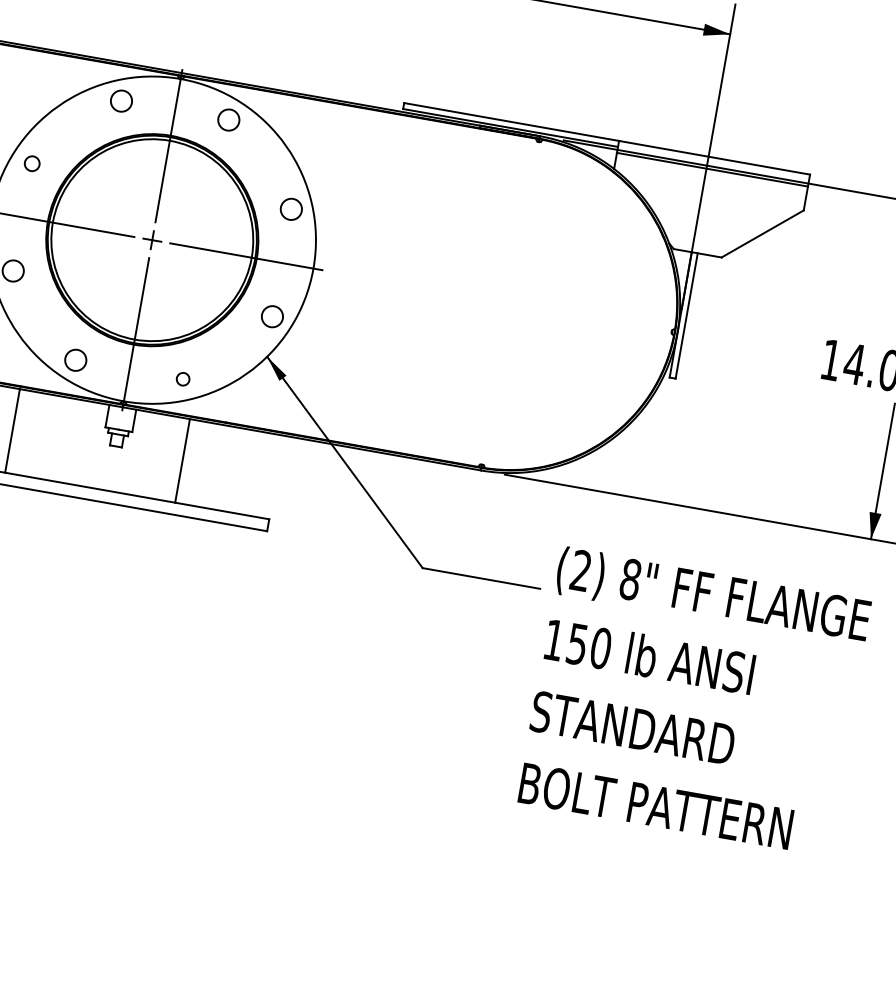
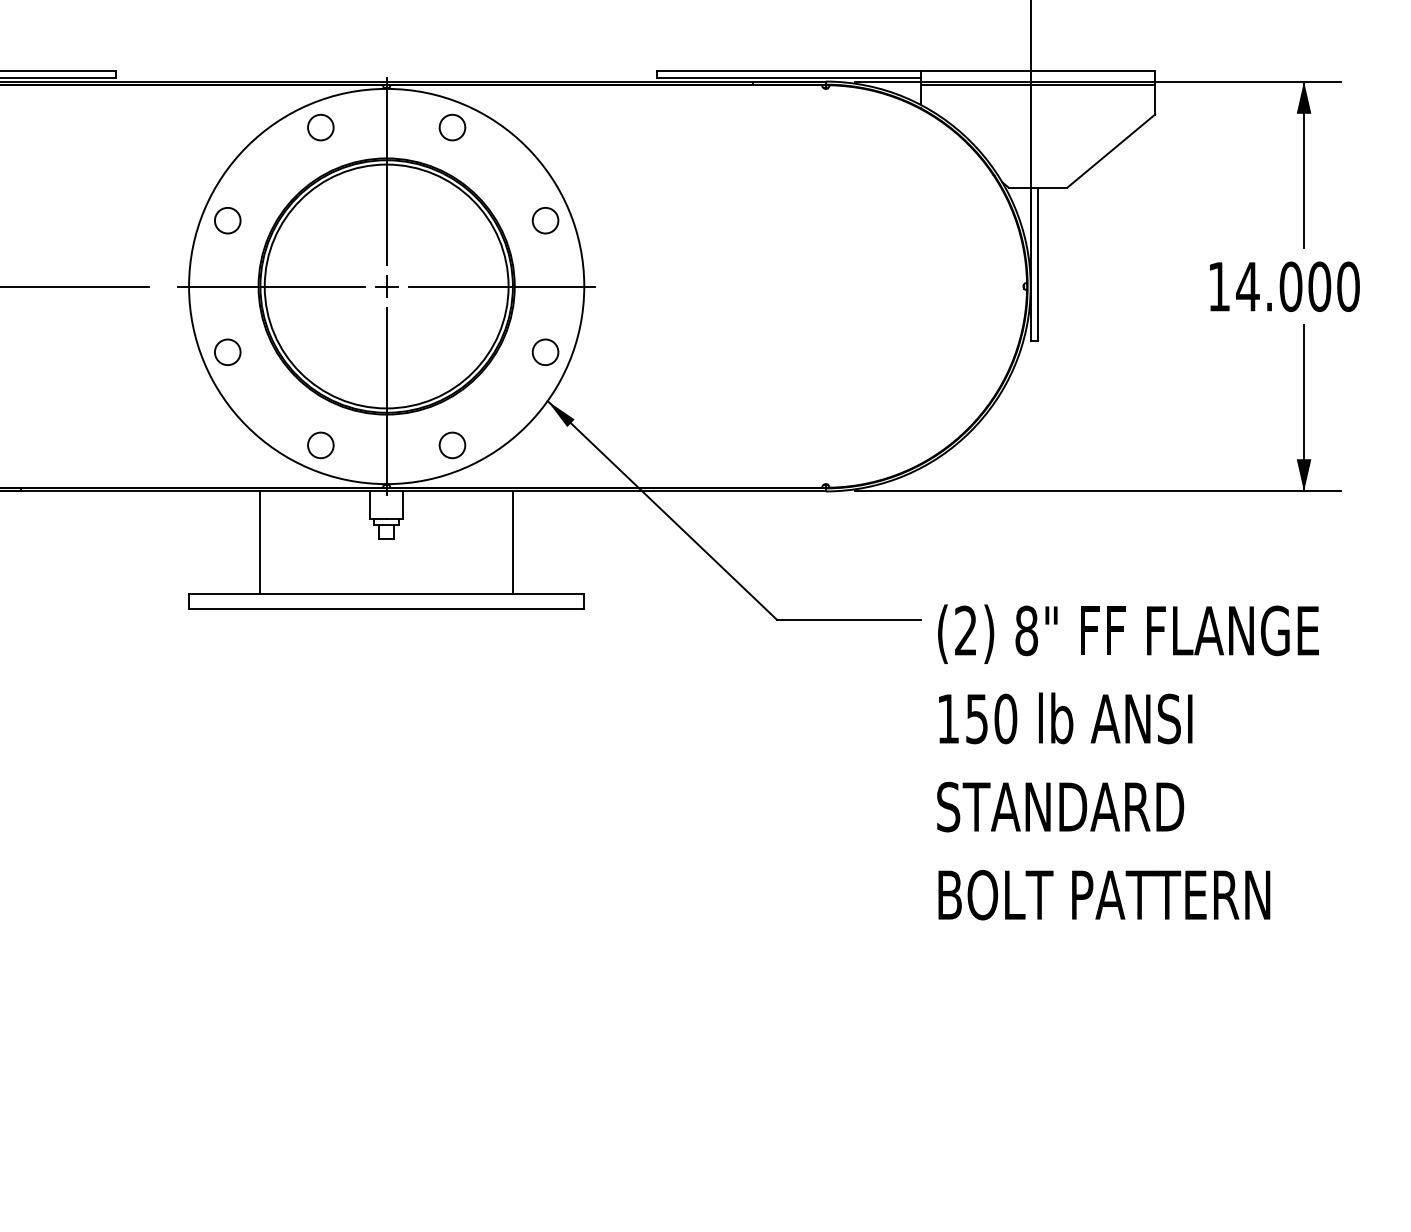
circle: (32, 163) -> (227, 220), size x1.43
circle: (183, 379) -> (452, 445), size x1.67
line: (182, 460) -> (512, 542), moved
text: (693, 701) -> (1127, 762), moved

